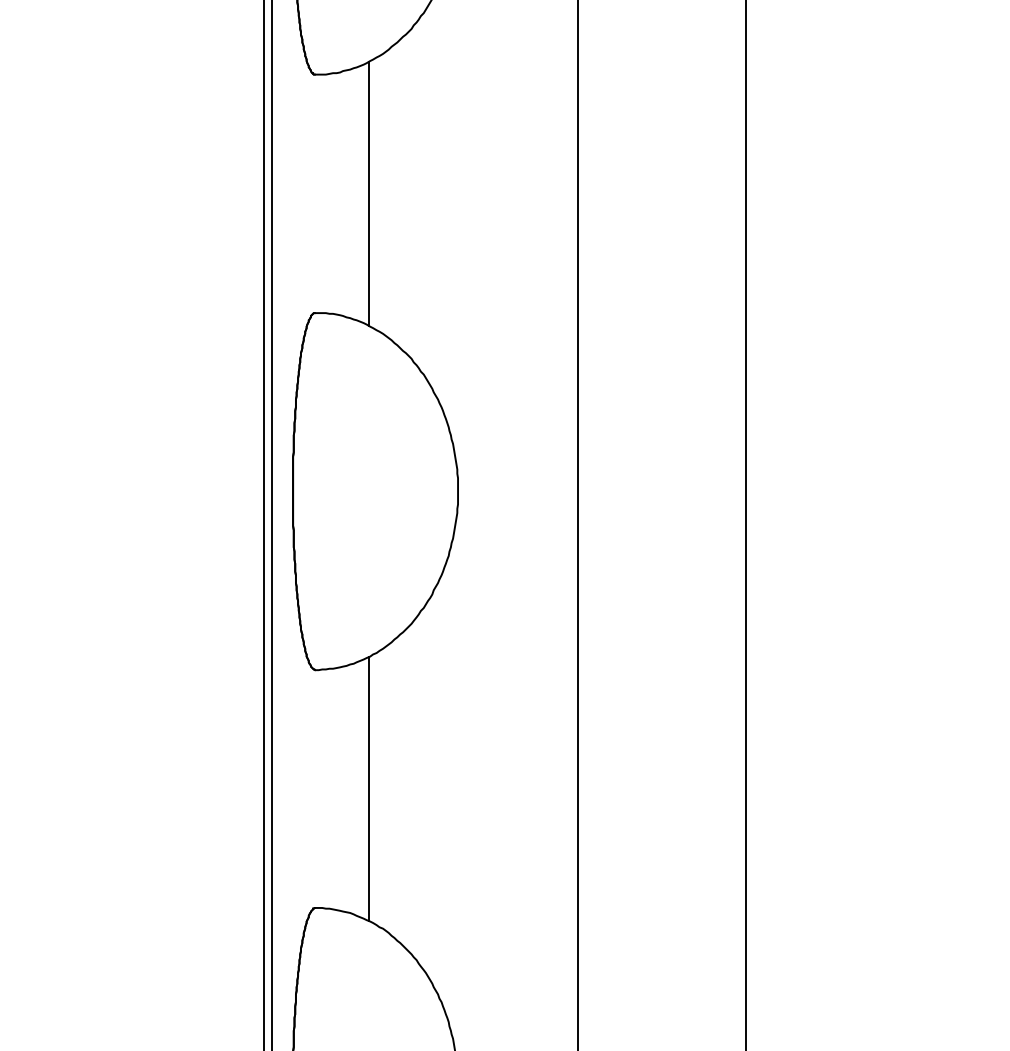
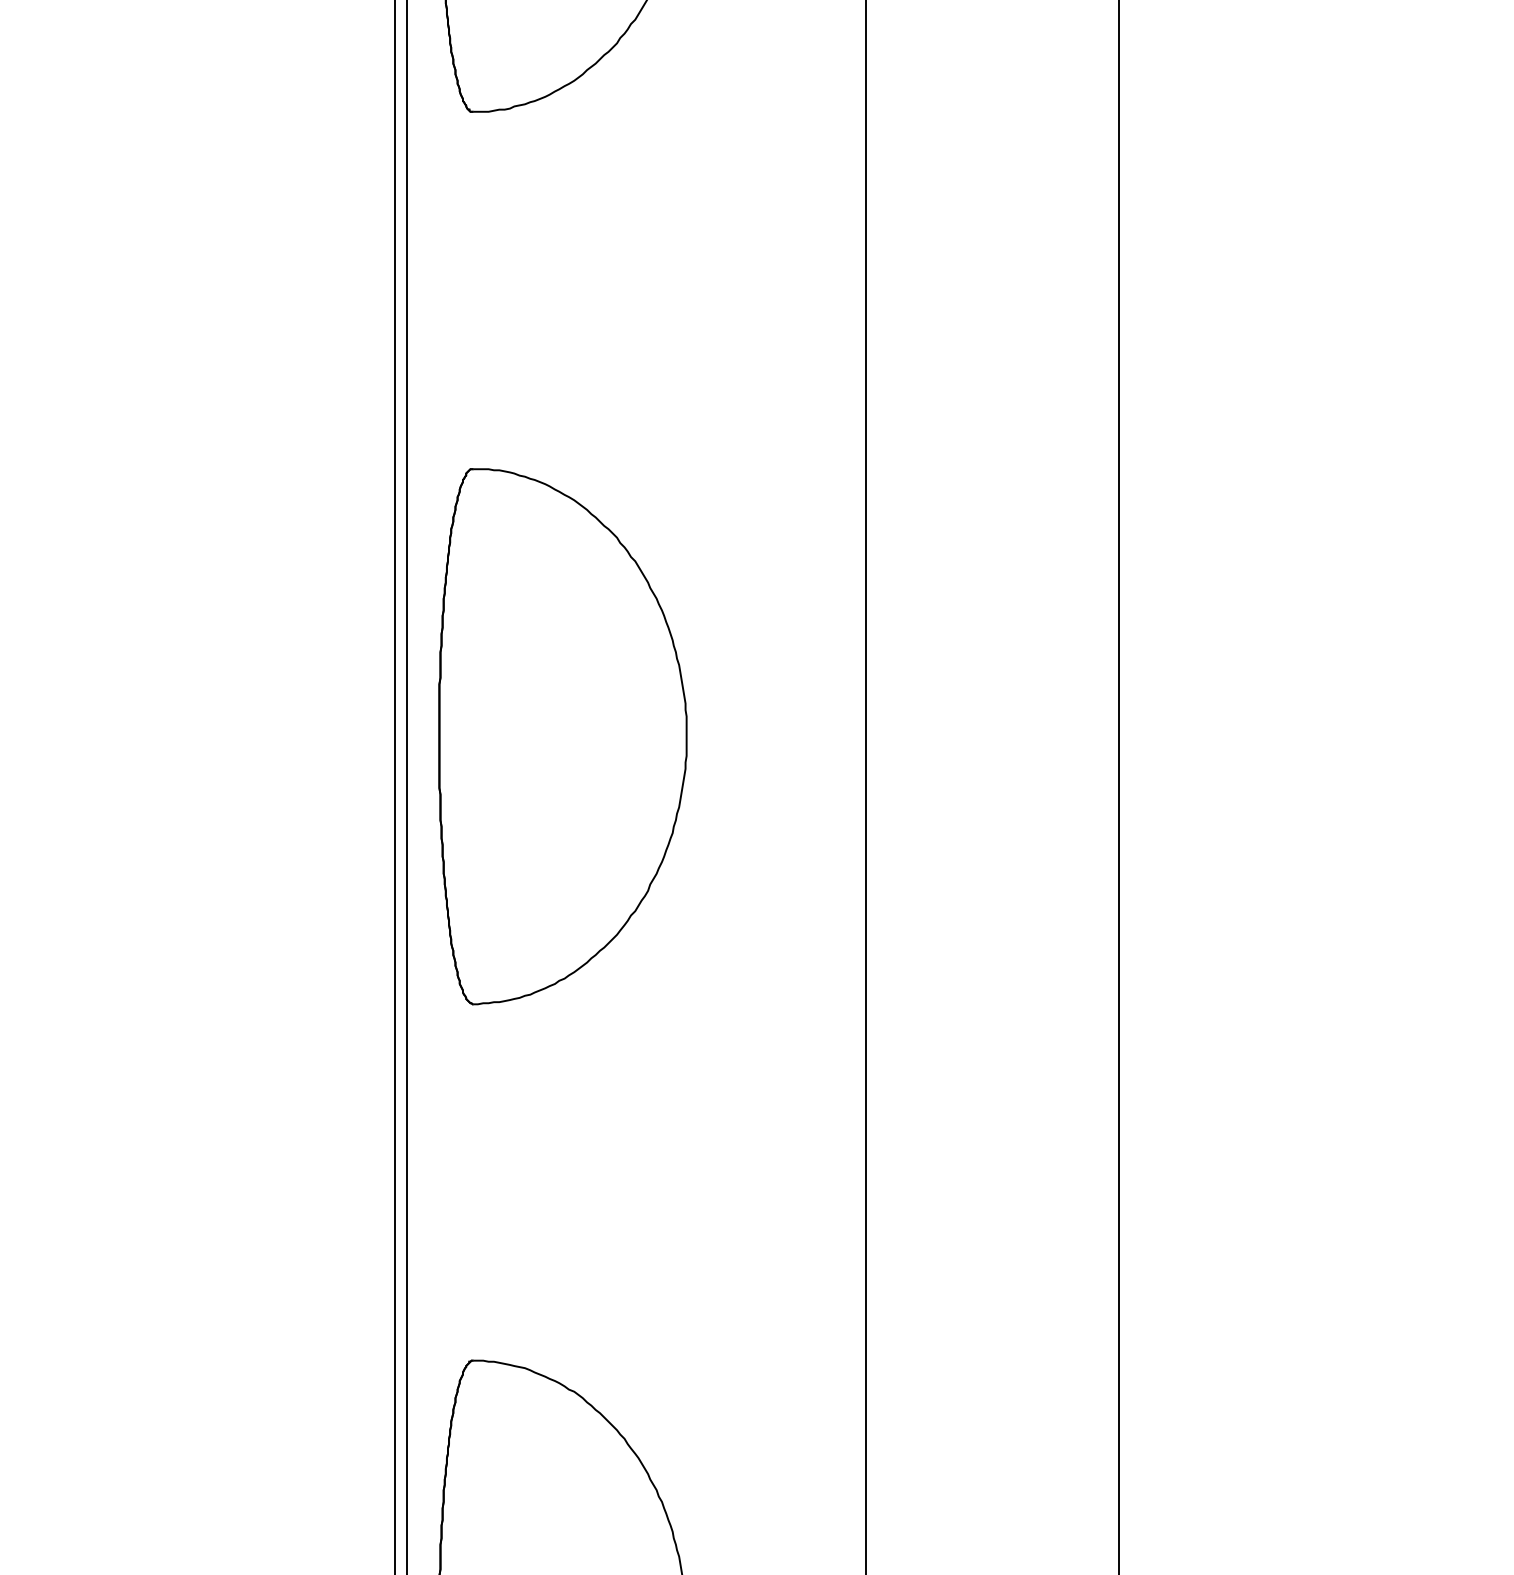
line: (369, 193) -> (553, 289), removed
line: (369, 788) -> (553, 1181), removed

